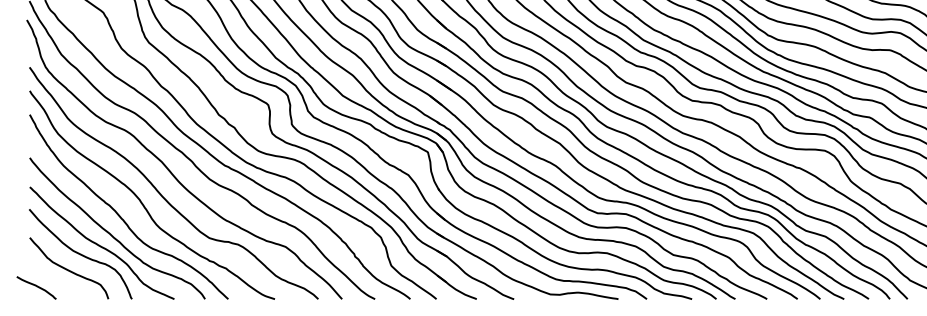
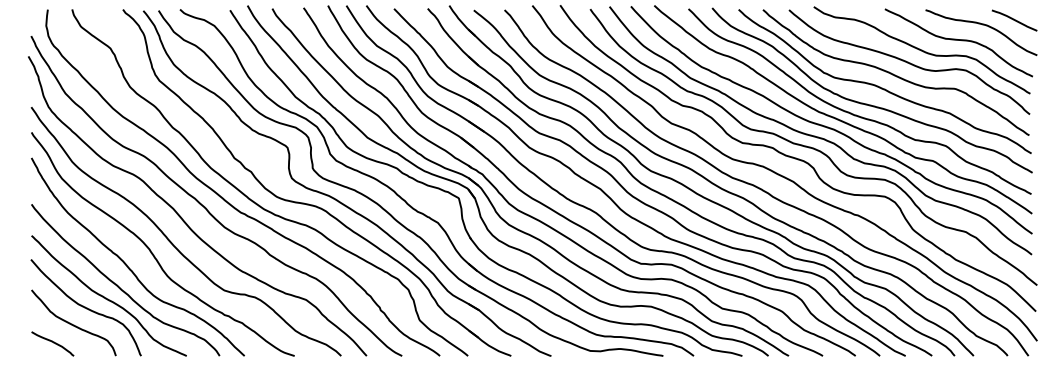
curve: (36, 286) -> (52, 342), moved

